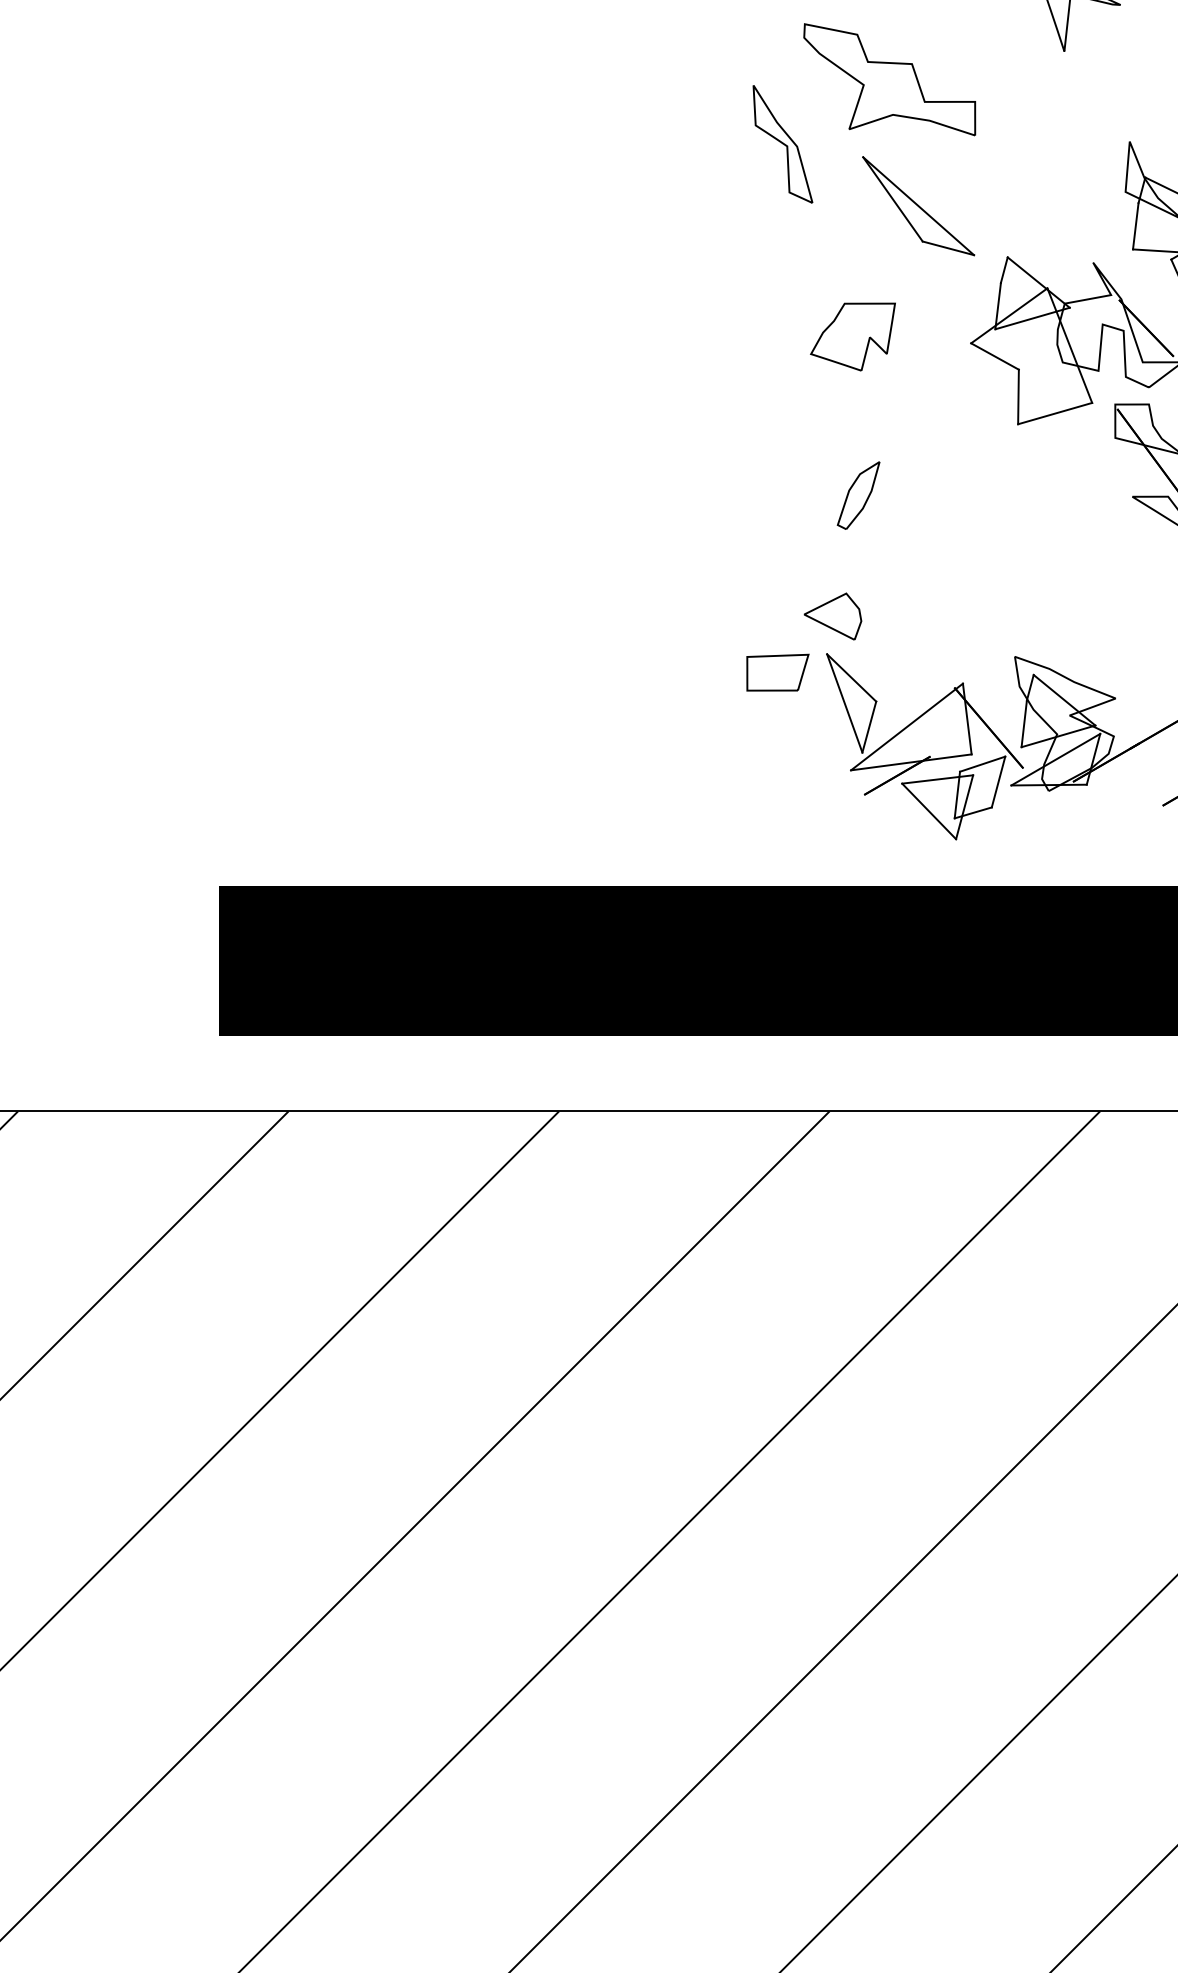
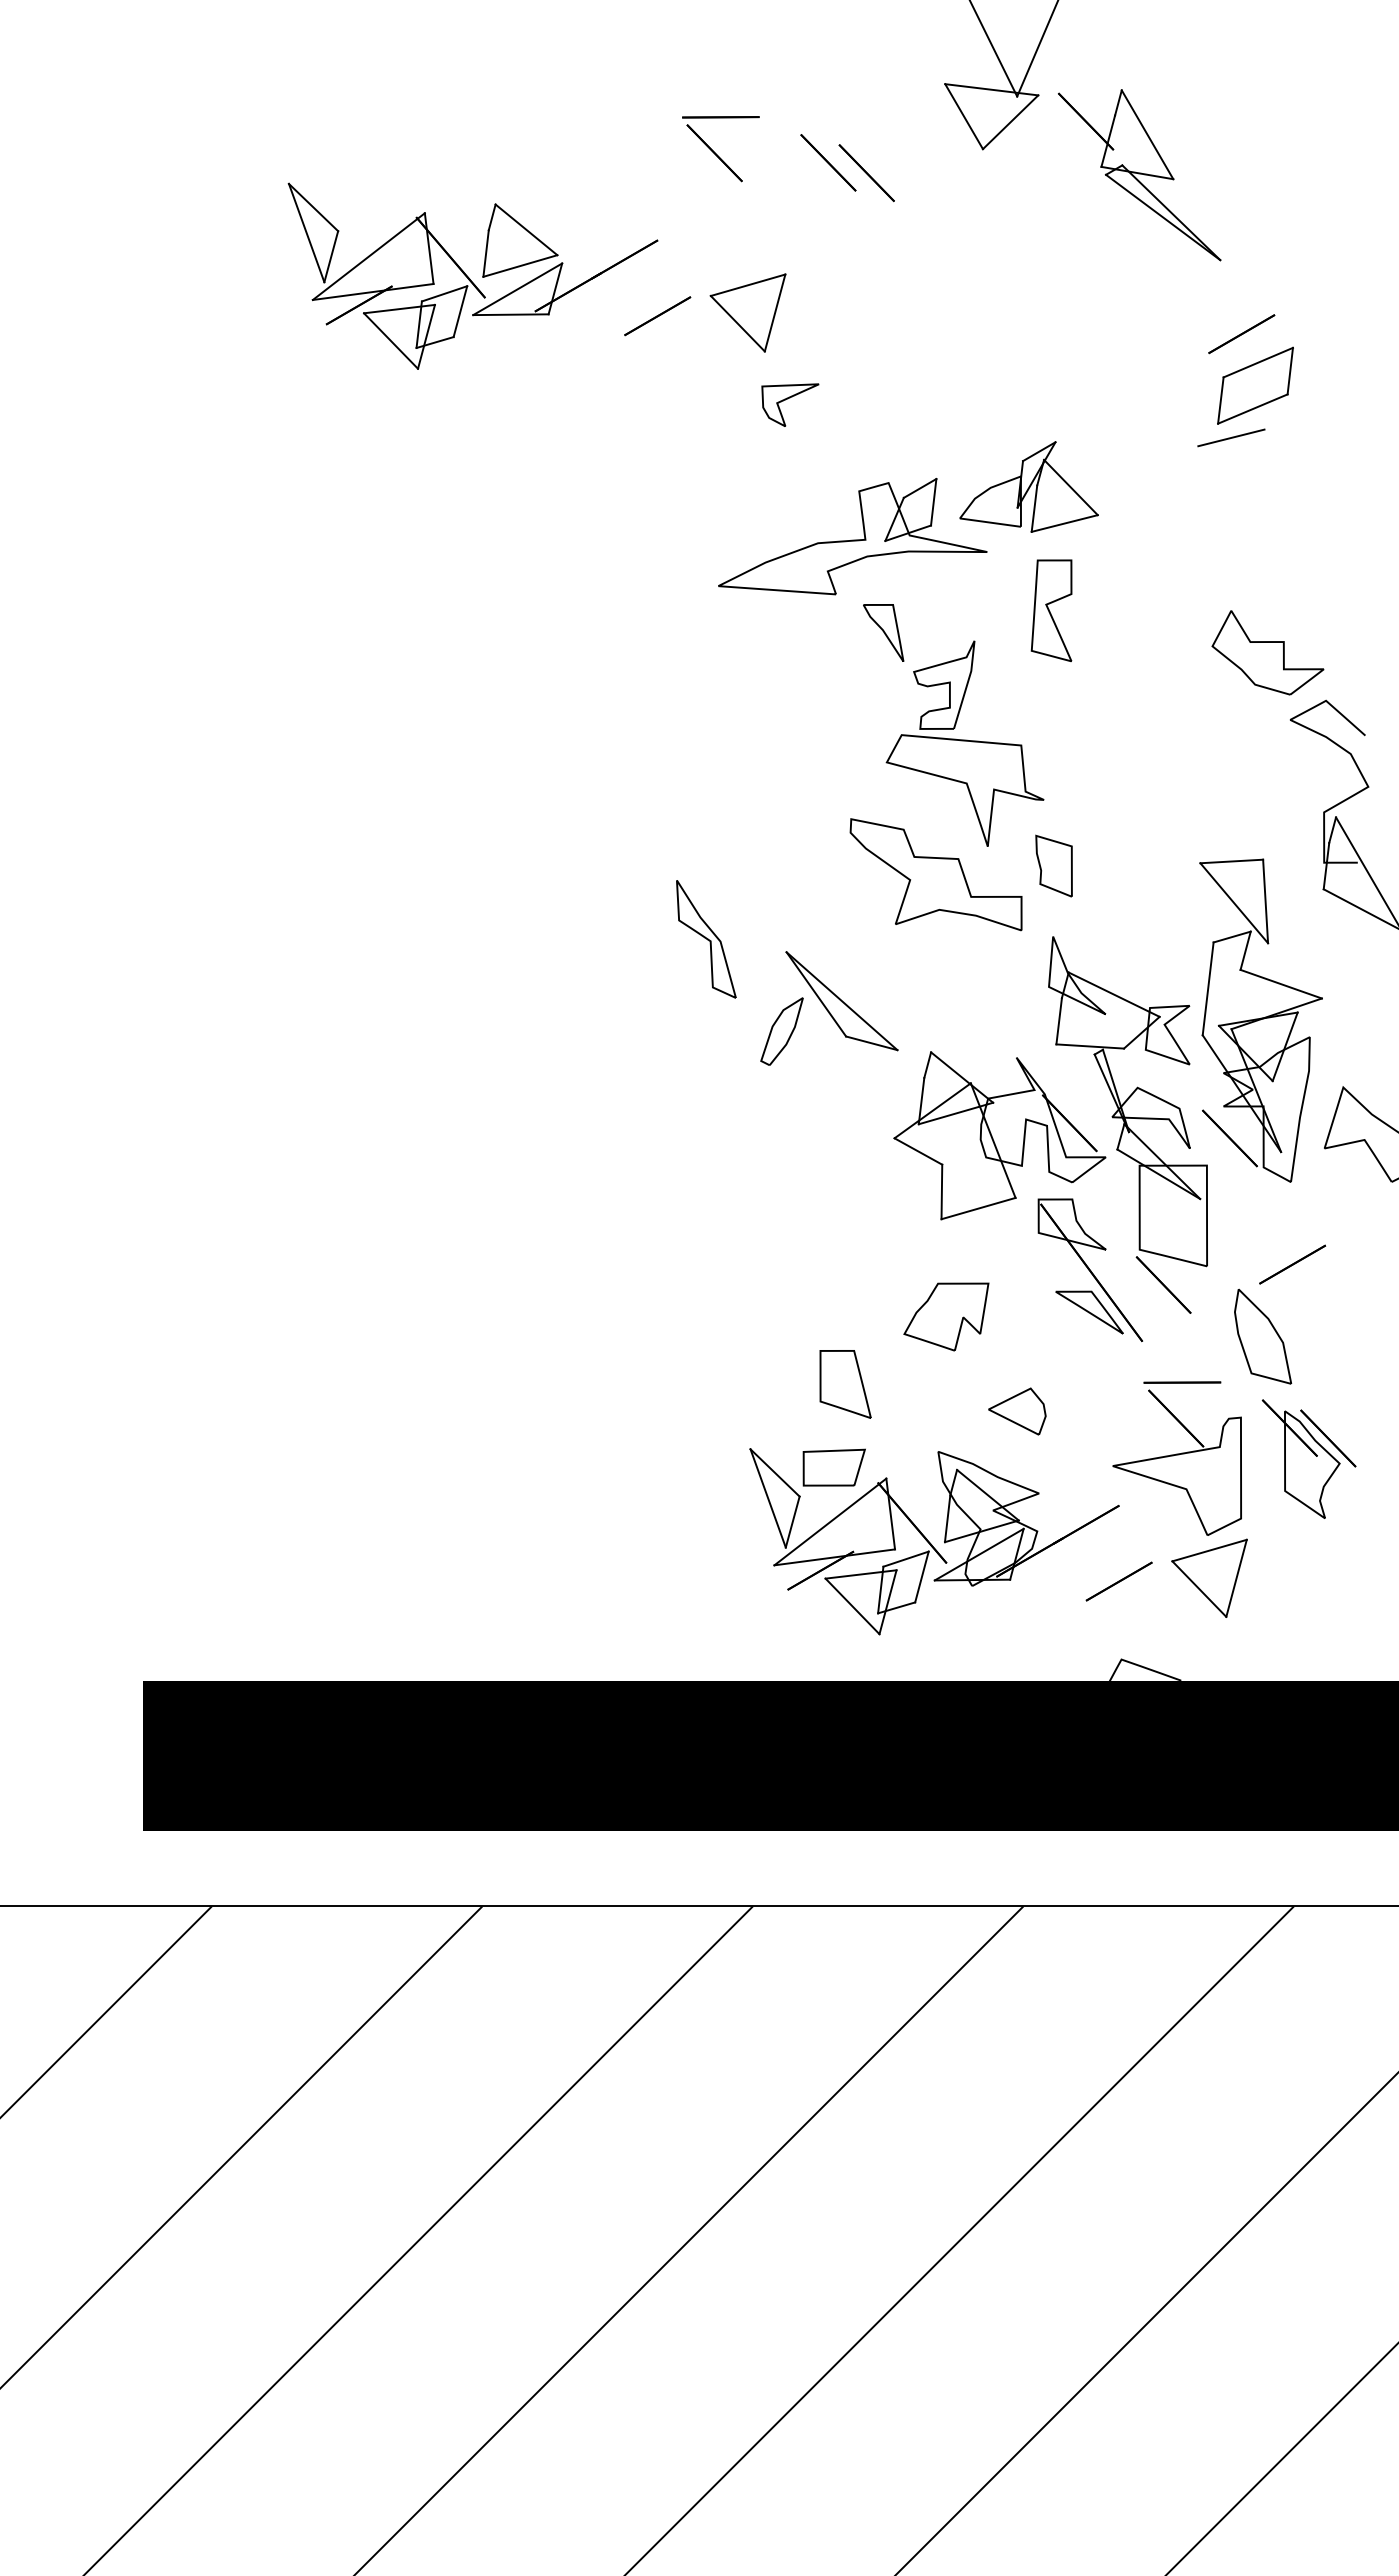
part: (1130, 70) -> (1053, 865), added
part: (889, 79) -> (935, 874), moved
part: (853, 336) -> (946, 1316), moved
part: (858, 495) -> (781, 1031), moved
part: (922, 589) -> (845, 1384), added
part: (833, 616) -> (1017, 1411), moved
part: (777, 672) -> (833, 1467), moved

